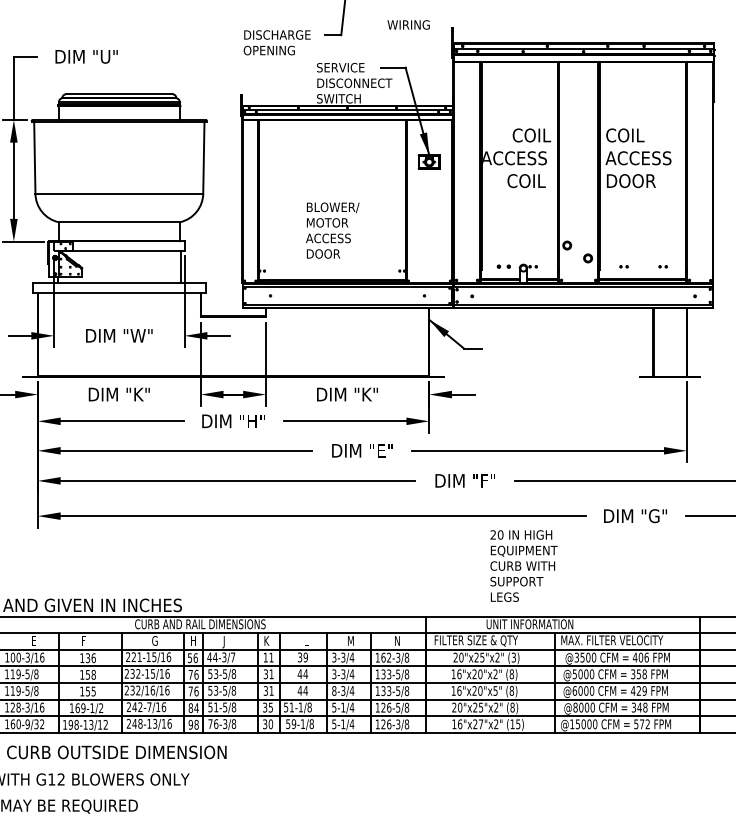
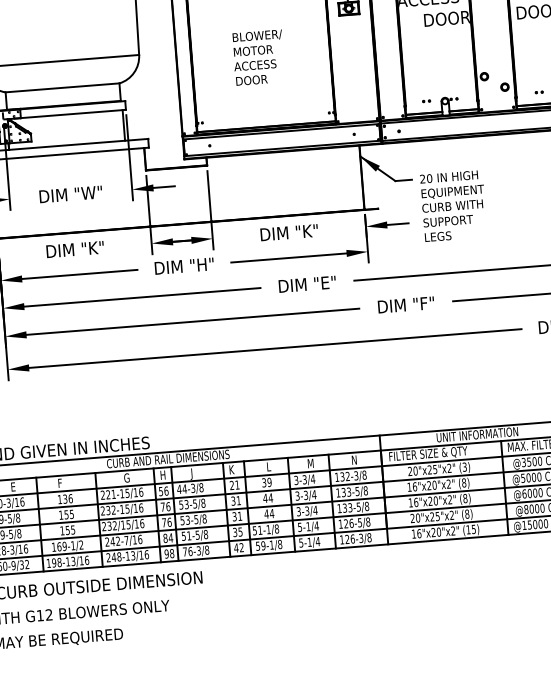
text: (531, 181) -> (446, 19), COIL -> DOOR
text: (332, 230) -> (258, 57), moved
part: (503, 266) -> (426, 101), size x0.62
text: (523, 565) -> (453, 205), moved
text: (233, 657) -> (201, 487), 44-3/7 -> 44-3/8
text: (265, 657) -> (231, 485), 11 -> 21
text: (383, 657) -> (342, 476), 162-3/8 -> 132-3/8
text: (93, 674) -> (71, 514), 158 -> 155
text: (152, 690) -> (128, 524), 232/16/16 -> 232/15/16
text: (334, 690) -> (298, 511), 8-3/4 -> 3-3/4
text: (495, 690) -> (449, 499), 16"x20"x5" -> 16"x20"x2"
text: (105, 724) -> (86, 560), 198-13/12 -> 198-13/16
text: (267, 724) -> (238, 548), 30 -> 42
text: (480, 724) -> (438, 532), 16"x27"x2" -> 16"x20"x2"

